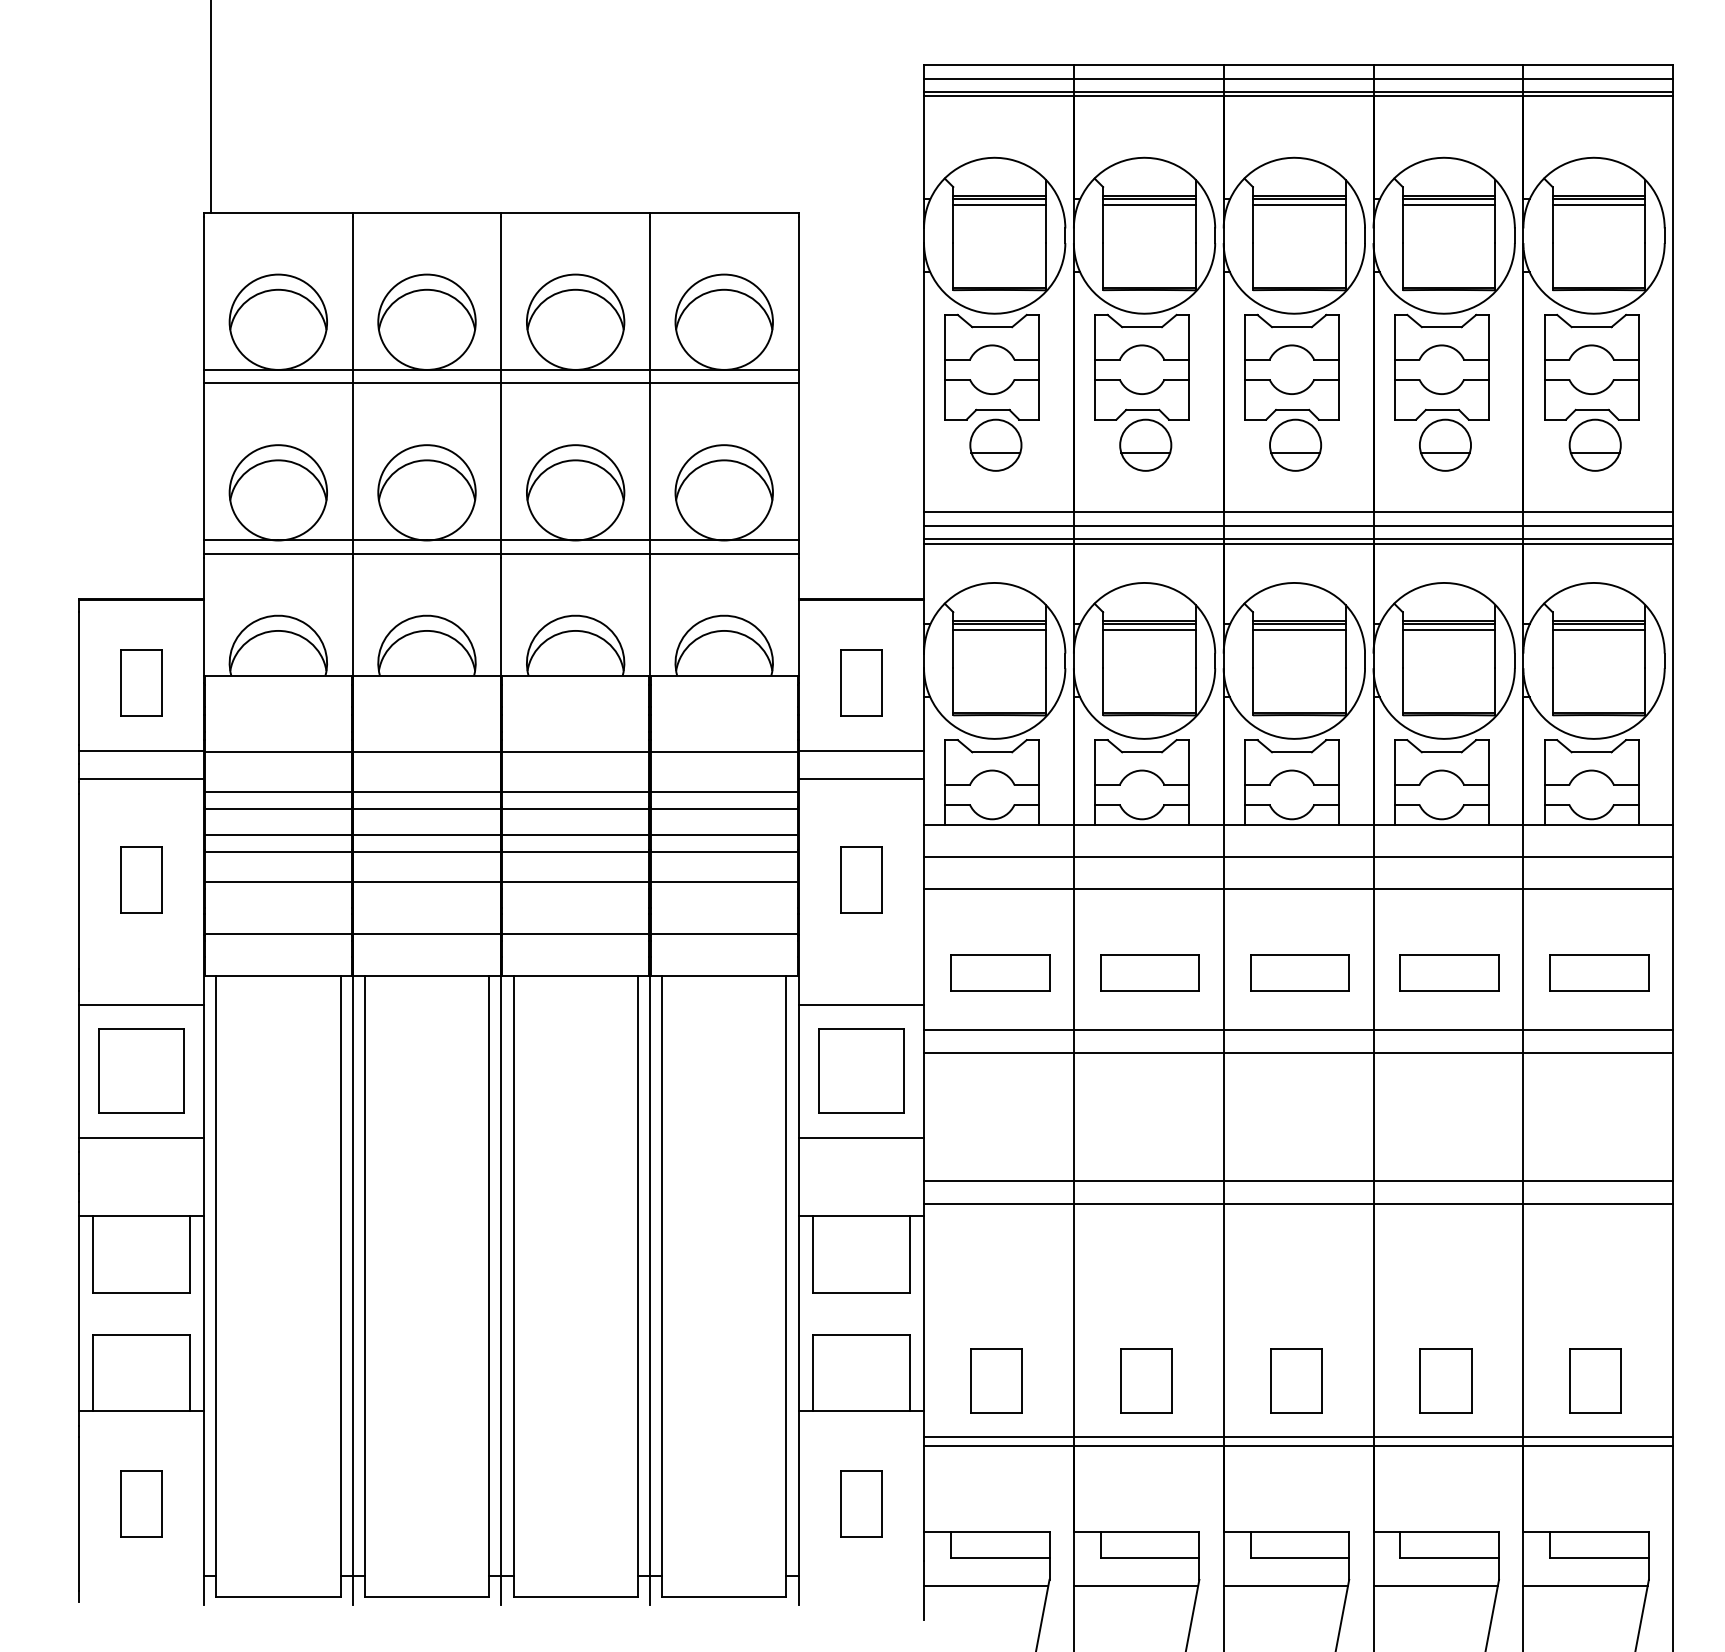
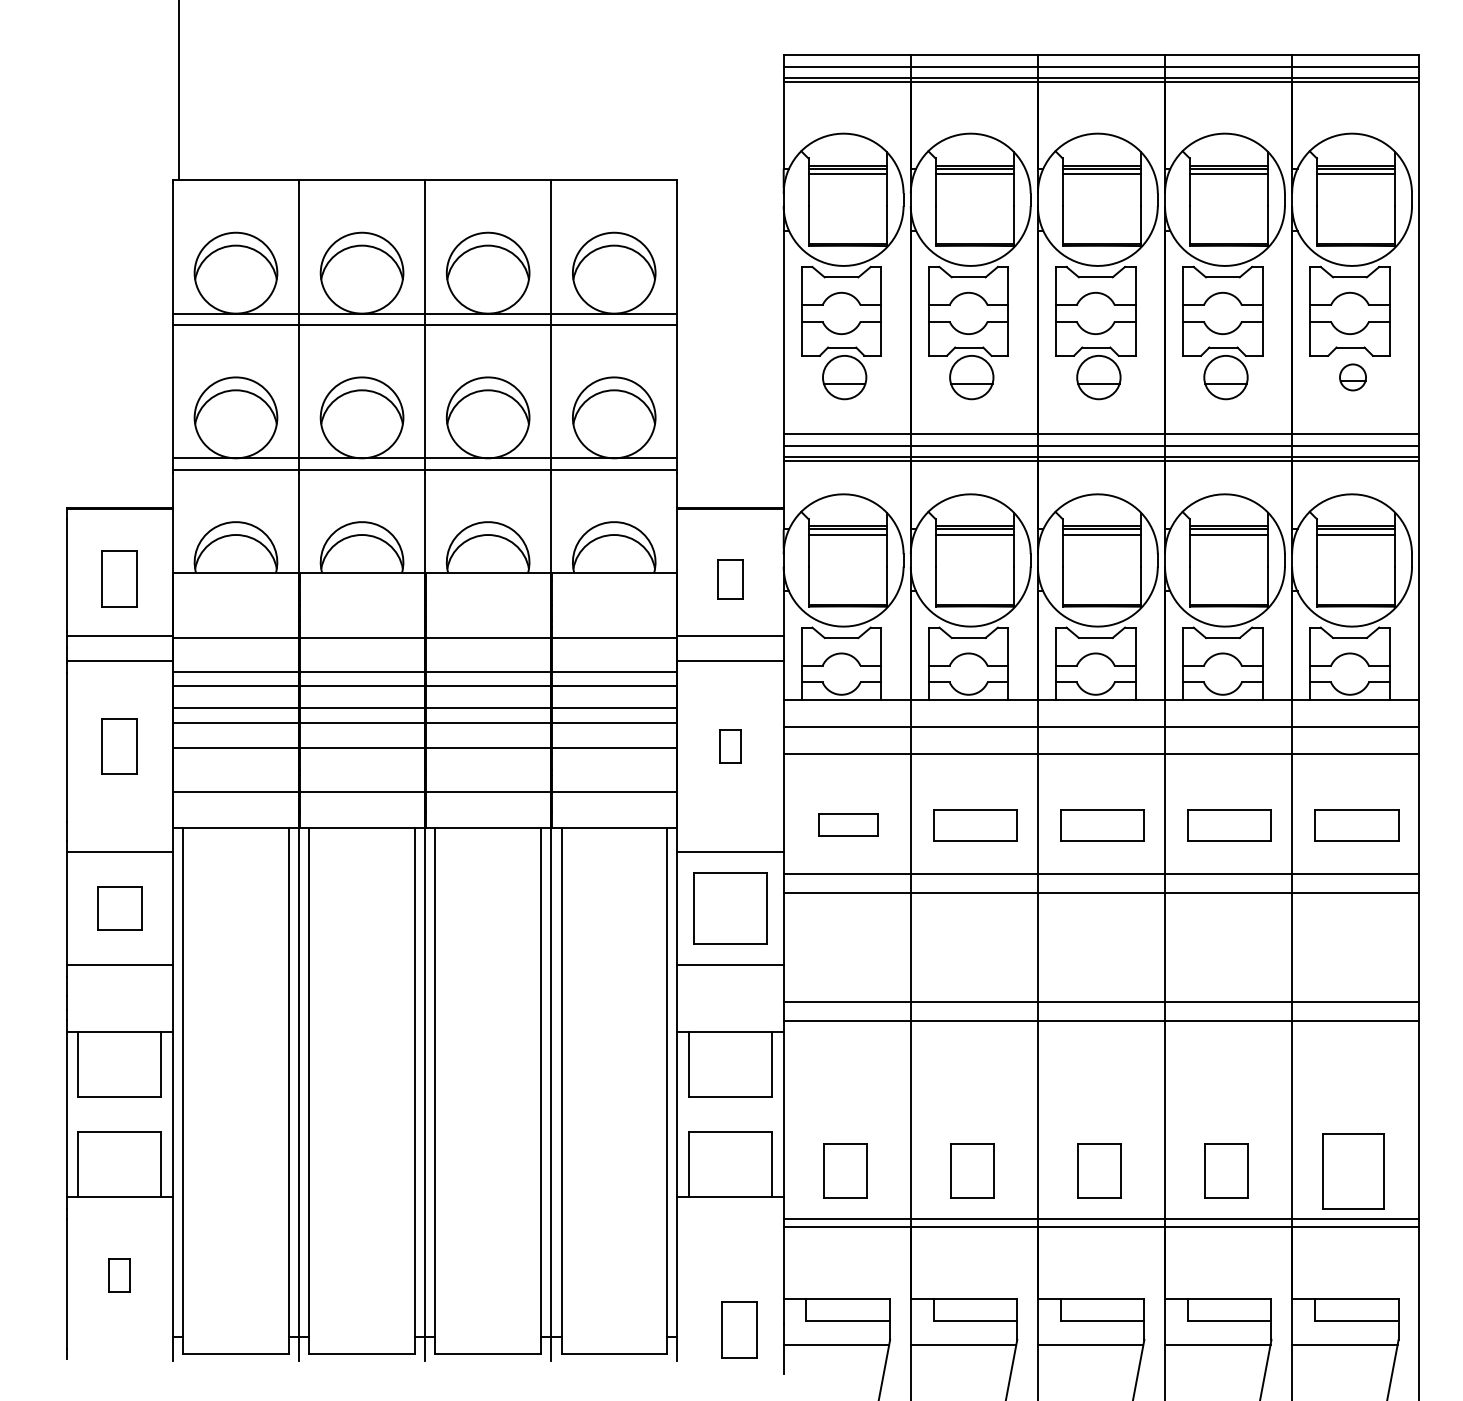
part: (1594, 444) -> (1352, 376), size x0.6
part: (861, 682) -> (730, 578), size x0.7
part: (861, 879) -> (730, 745), size x0.6
part: (1000, 972) -> (848, 824), size x0.7
part: (141, 1070) -> (119, 907), size x0.6
part: (1595, 1380) -> (1353, 1170), size x1.4
part: (141, 1503) -> (119, 1275), size x0.6
part: (861, 1503) -> (739, 1329), moved

